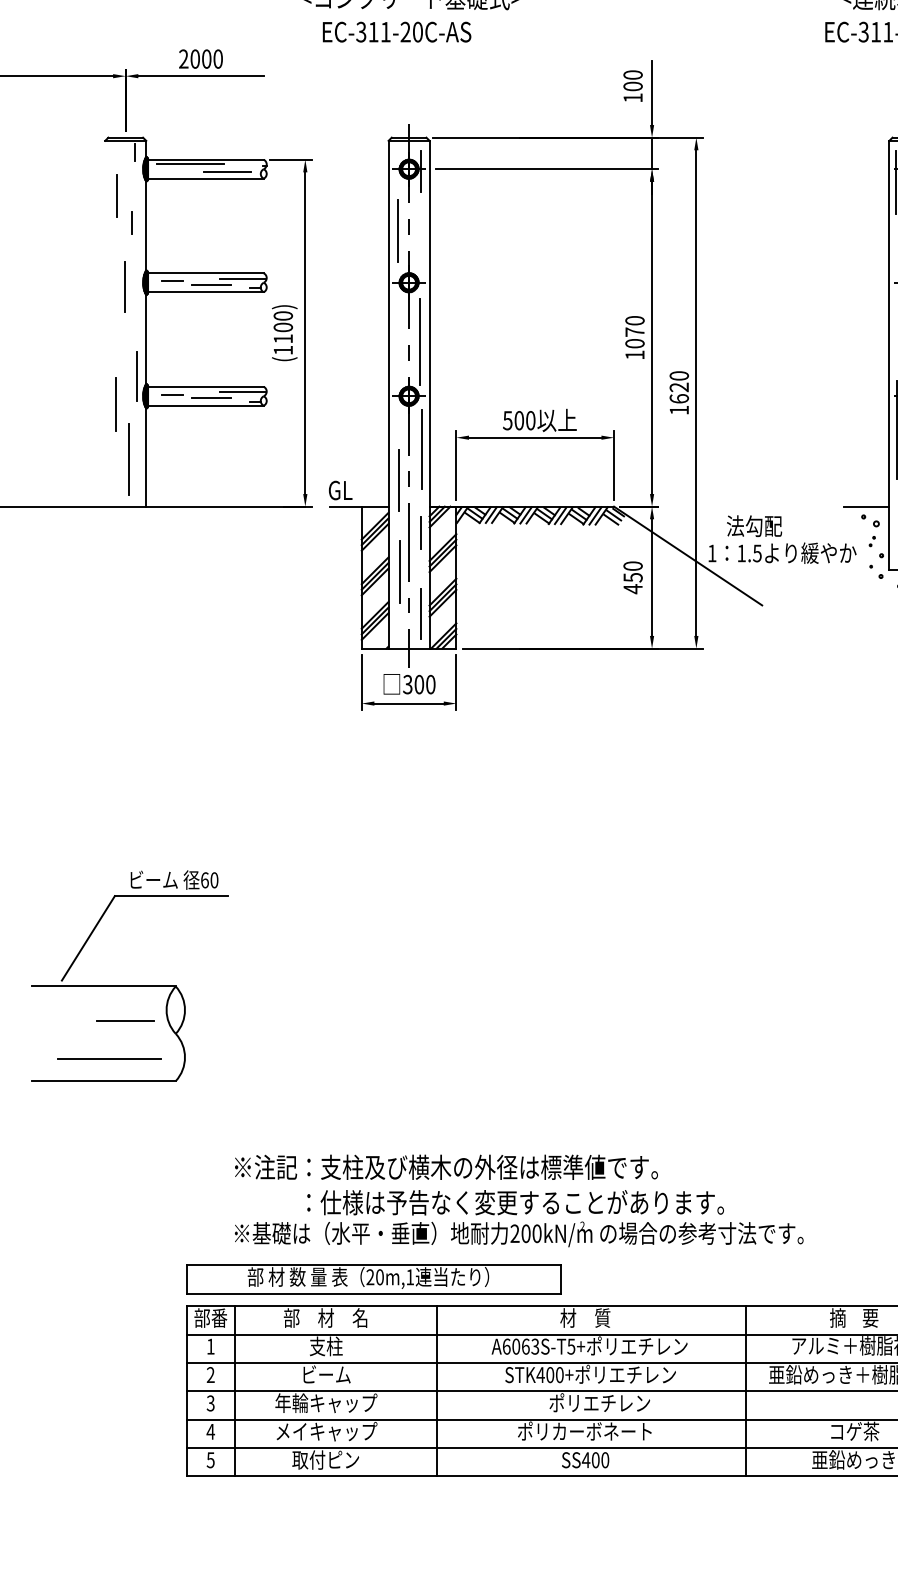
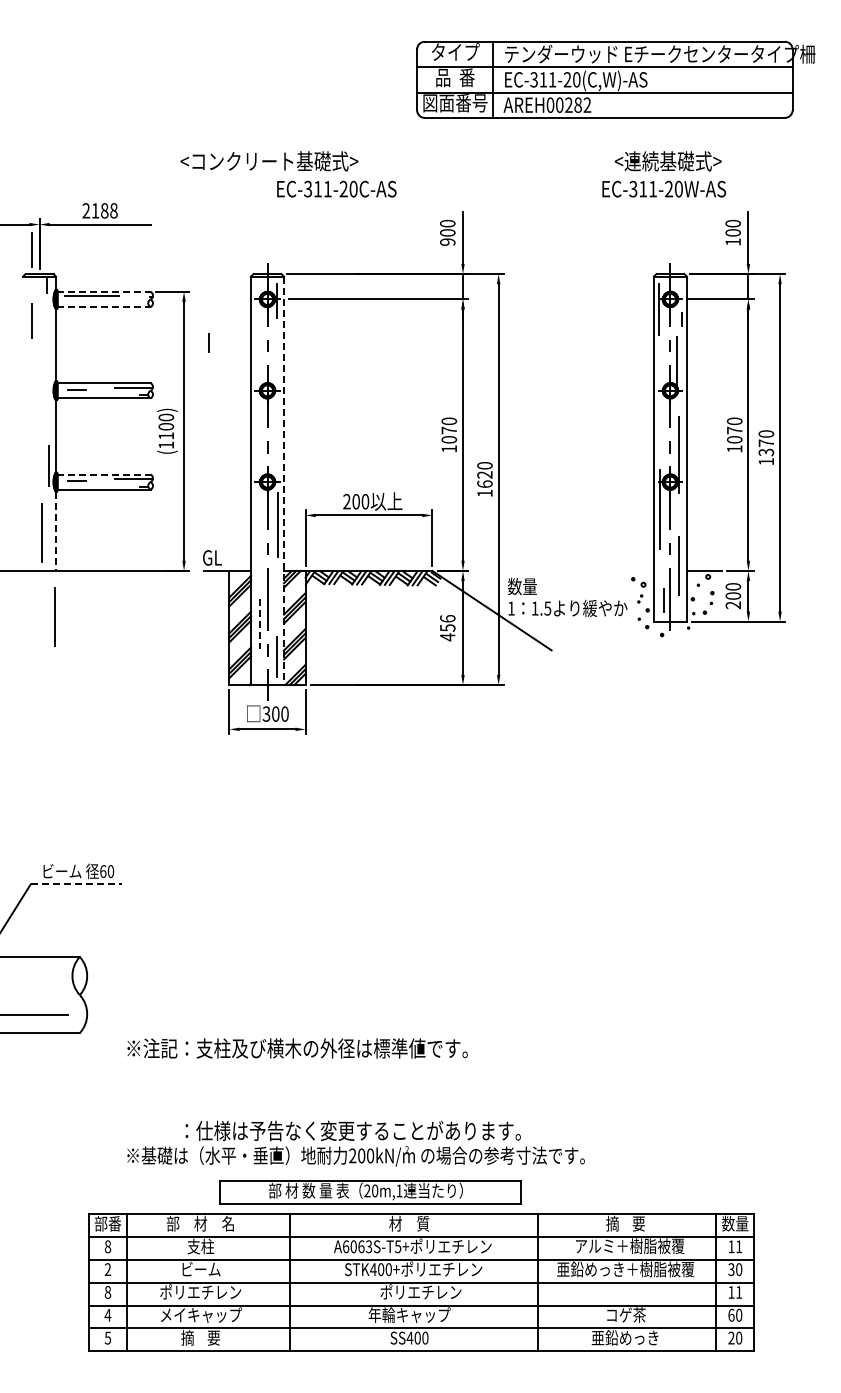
text: (396, 31) -> (336, 188), moved
text: (206, 58) -> (104, 210), 2000 -> 2188
text: (632, 97) -> (447, 241), 100 -> 900
line: (115, 107) -> (31, 249), added
line: (205, 159) -> (103, 291), solid -> dashed
line: (227, 171) -> (121, 301), removed
line: (205, 179) -> (103, 307), solid -> dashed
line: (131, 222) -> (208, 342), moved
line: (397, 230) -> (258, 348), removed
line: (211, 284) -> (108, 392), removed
line: (125, 286) -> (39, 393), removed
line: (420, 342) -> (276, 438), removed
line: (205, 386) -> (103, 474), solid -> dashed
line: (430, 395) -> (284, 481), solid -> dashed
line: (211, 397) -> (108, 483), removed
line: (115, 404) -> (31, 488), removed
text: (507, 420) -> (346, 501), 500 -> 200
line: (146, 457) -> (56, 531), solid -> dashed
line: (399, 480) -> (259, 549), removed
line: (866, 506) -> (635, 570), removed
text: (744, 526) -> (537, 586), 法勾配 -> 数量
line: (421, 532) -> (277, 591), removed
line: (144, 563) -> (54, 616), added
text: (632, 565) -> (447, 618), 450 -> 456
line: (400, 571) -> (260, 623), solid -> dashed
line: (171, 896) -> (76, 884), solid -> dashed
line: (125, 1020) -> (39, 984), removed
text: (446, 1167) -> (297, 1048), moved
part: (374, 1279) -> (370, 1192), moved
text: (210, 1346) -> (107, 1246), 1 -> 8
text: (210, 1403) -> (107, 1292), 3 -> 8
text: (325, 1403) -> (200, 1292), 年輪キャップ -> ポリエチレン
text: (584, 1430) -> (408, 1314), ポリカーボネート -> 年輪キャップ
text: (325, 1459) -> (200, 1337), 取付ピン -> 摘    要

